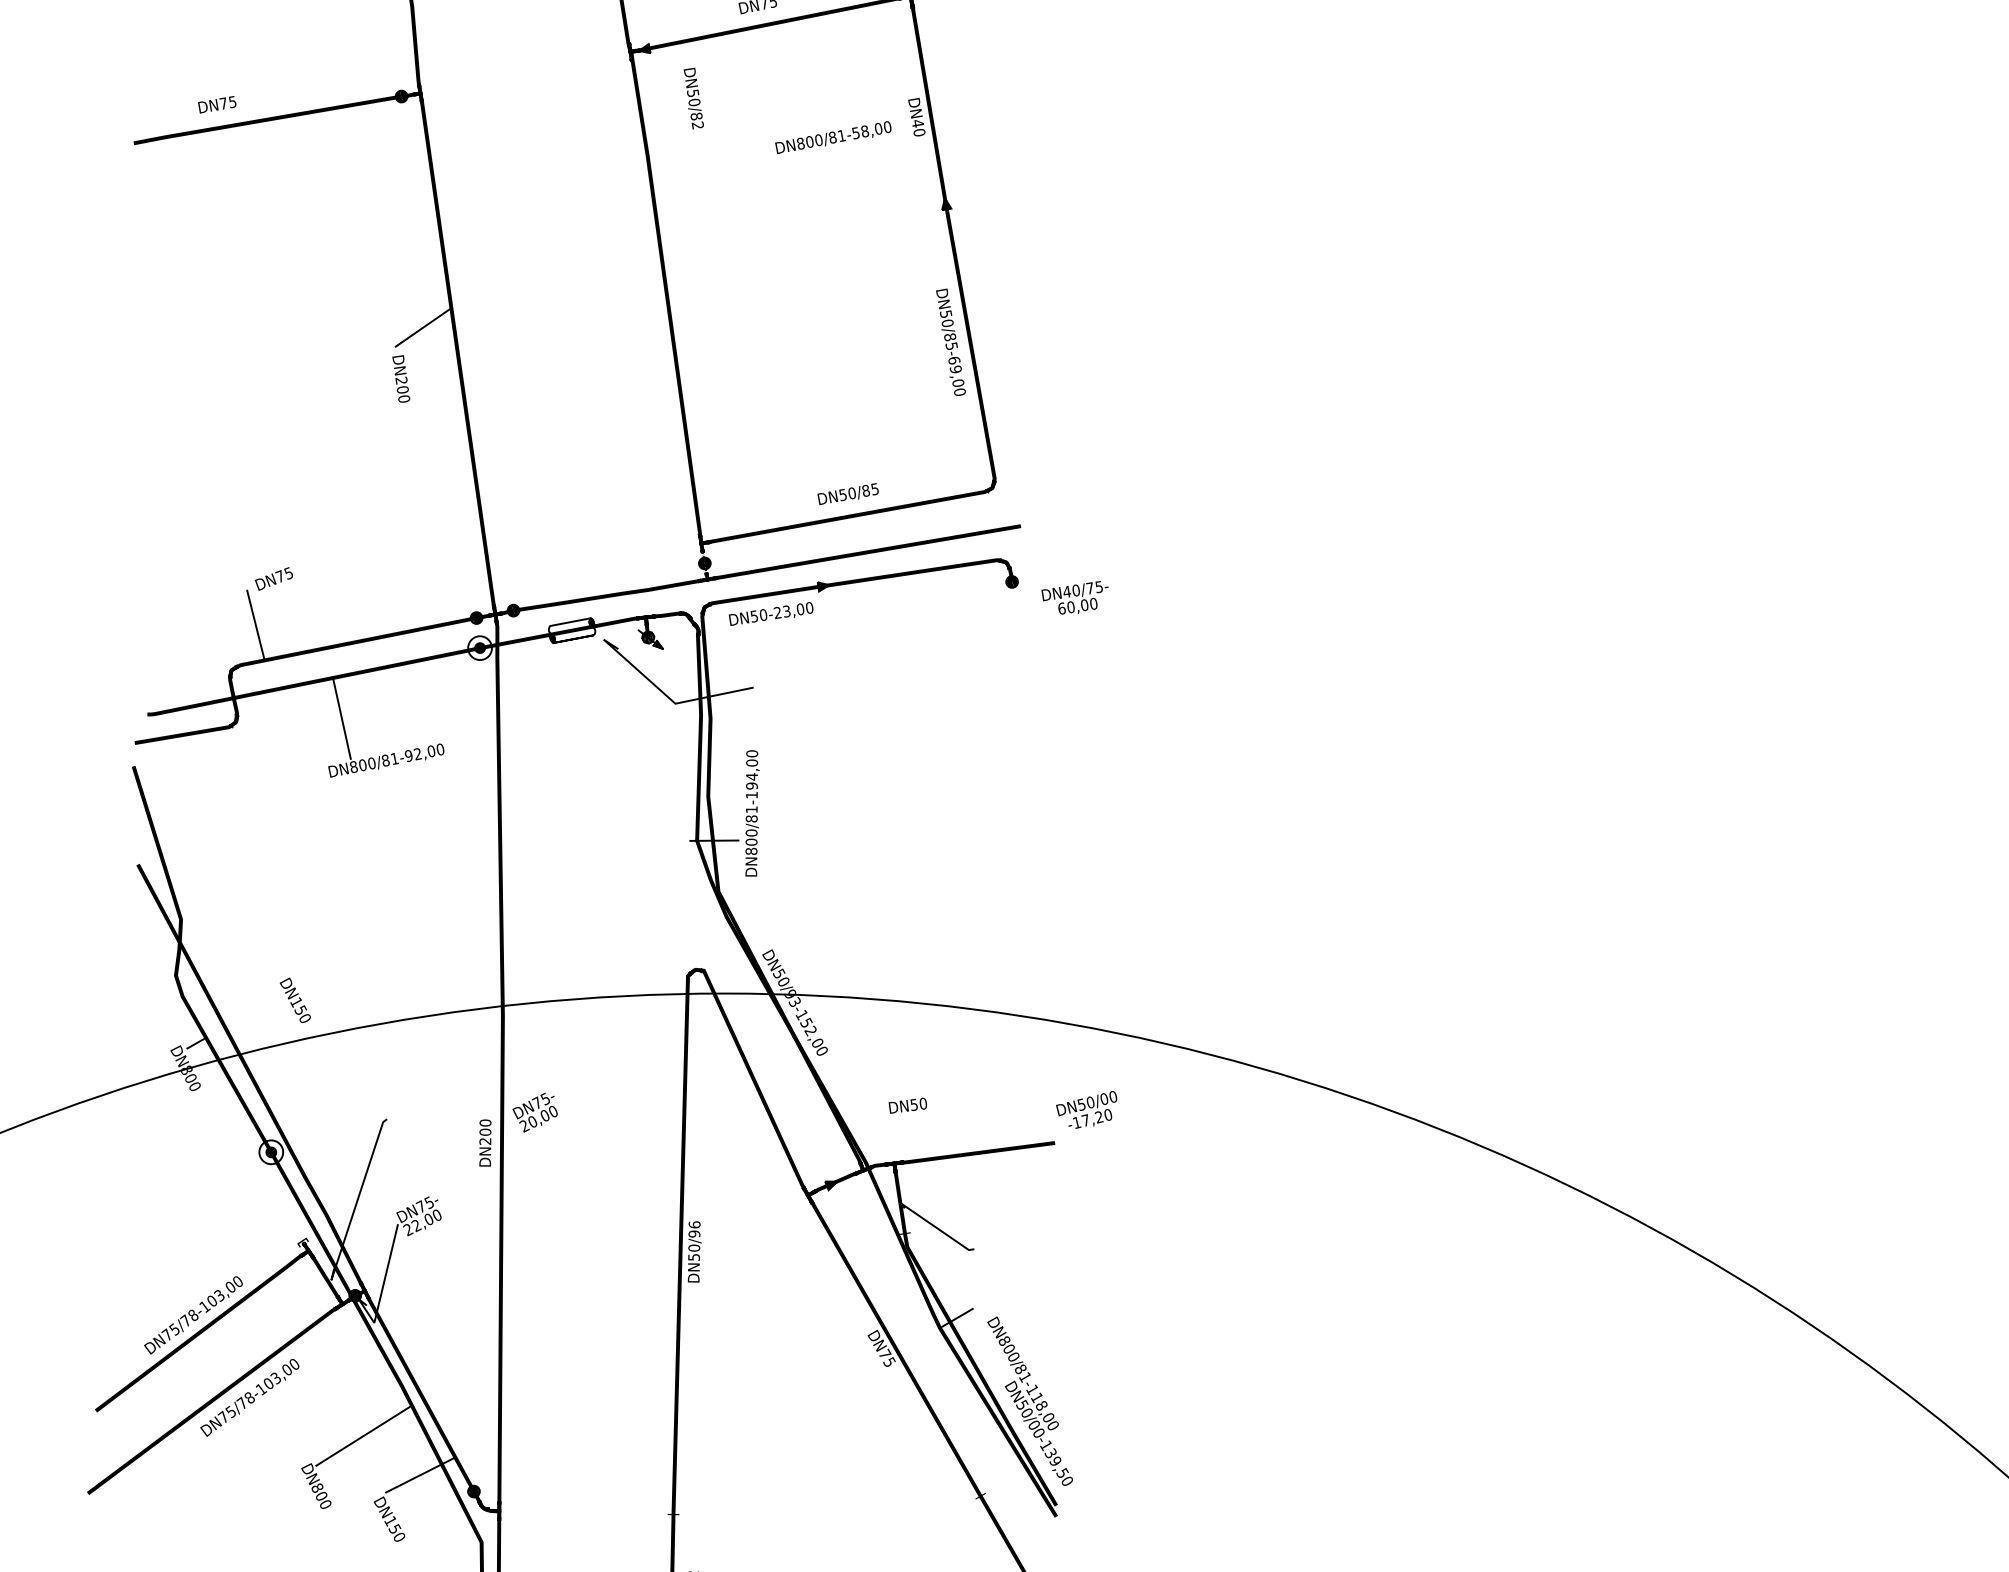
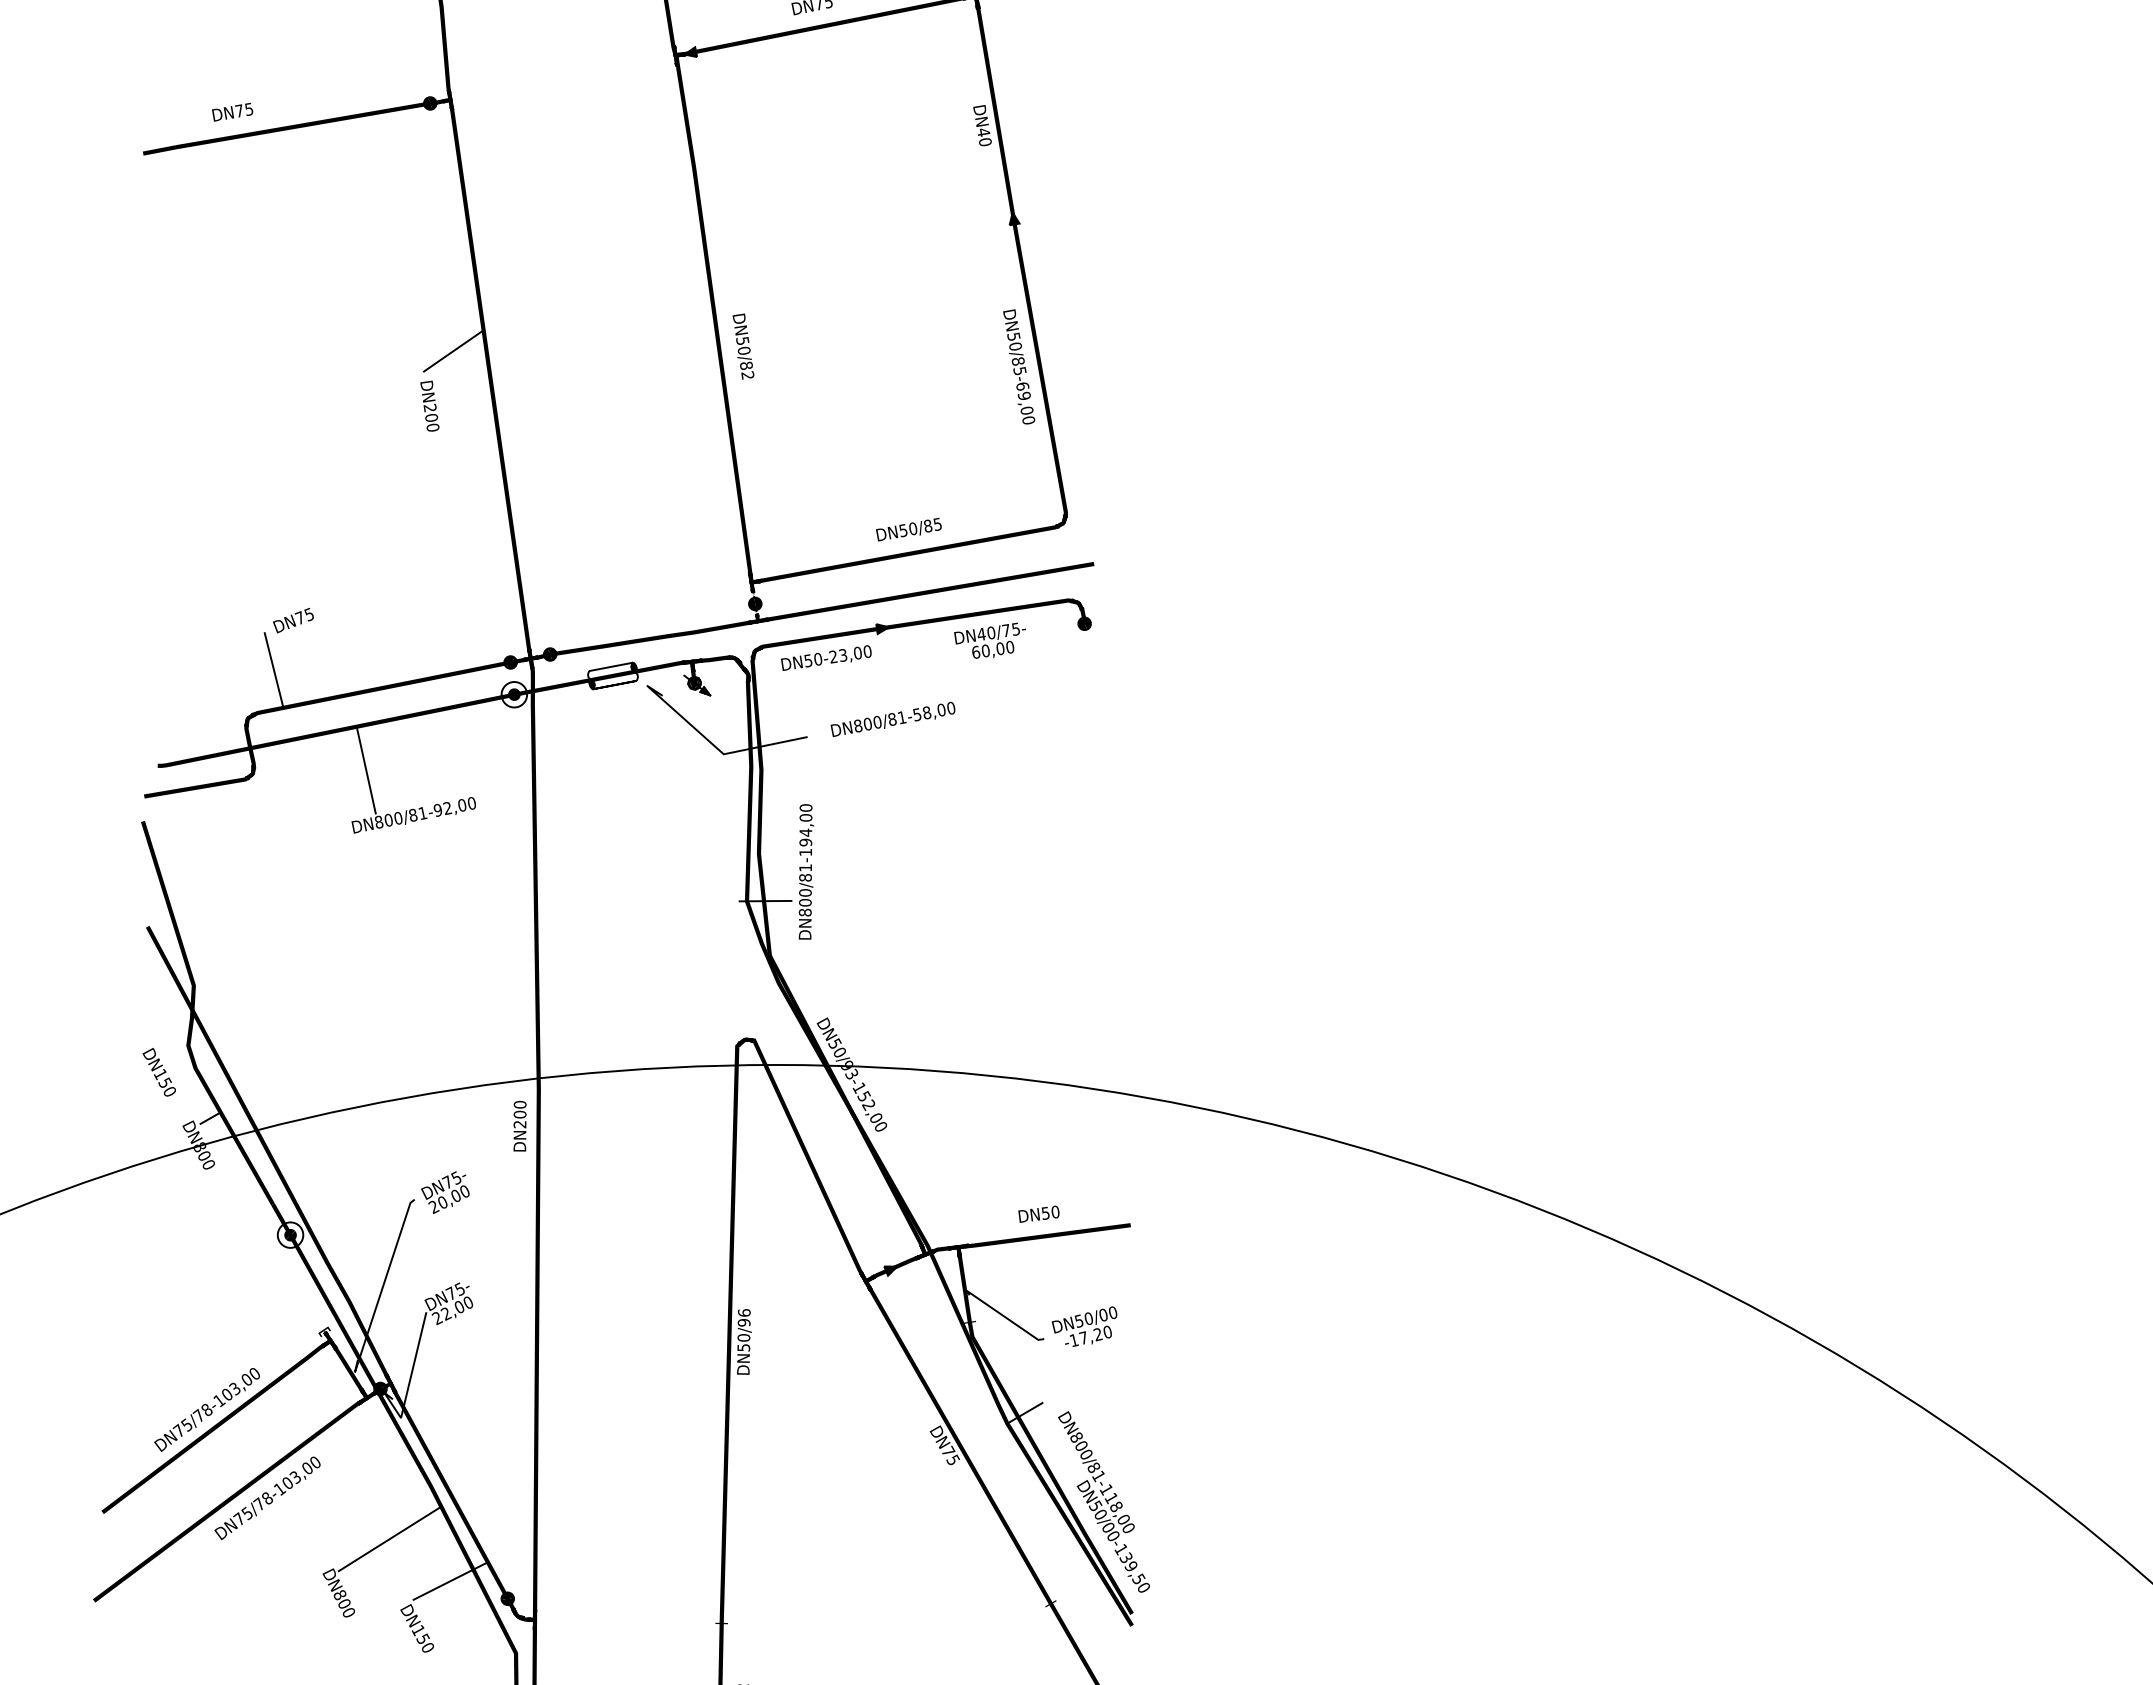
text: (693, 98) -> (743, 346), moved
text: (832, 136) -> (892, 718), moved
text: (1074, 597) -> (989, 640), moved
text: (294, 999) -> (158, 1071), moved
text: (907, 1105) -> (1038, 1213), moved
text: (1086, 1109) -> (1084, 1326), moved
text: (535, 1112) -> (445, 1192), moved
text: (484, 1143) -> (519, 1126), moved

